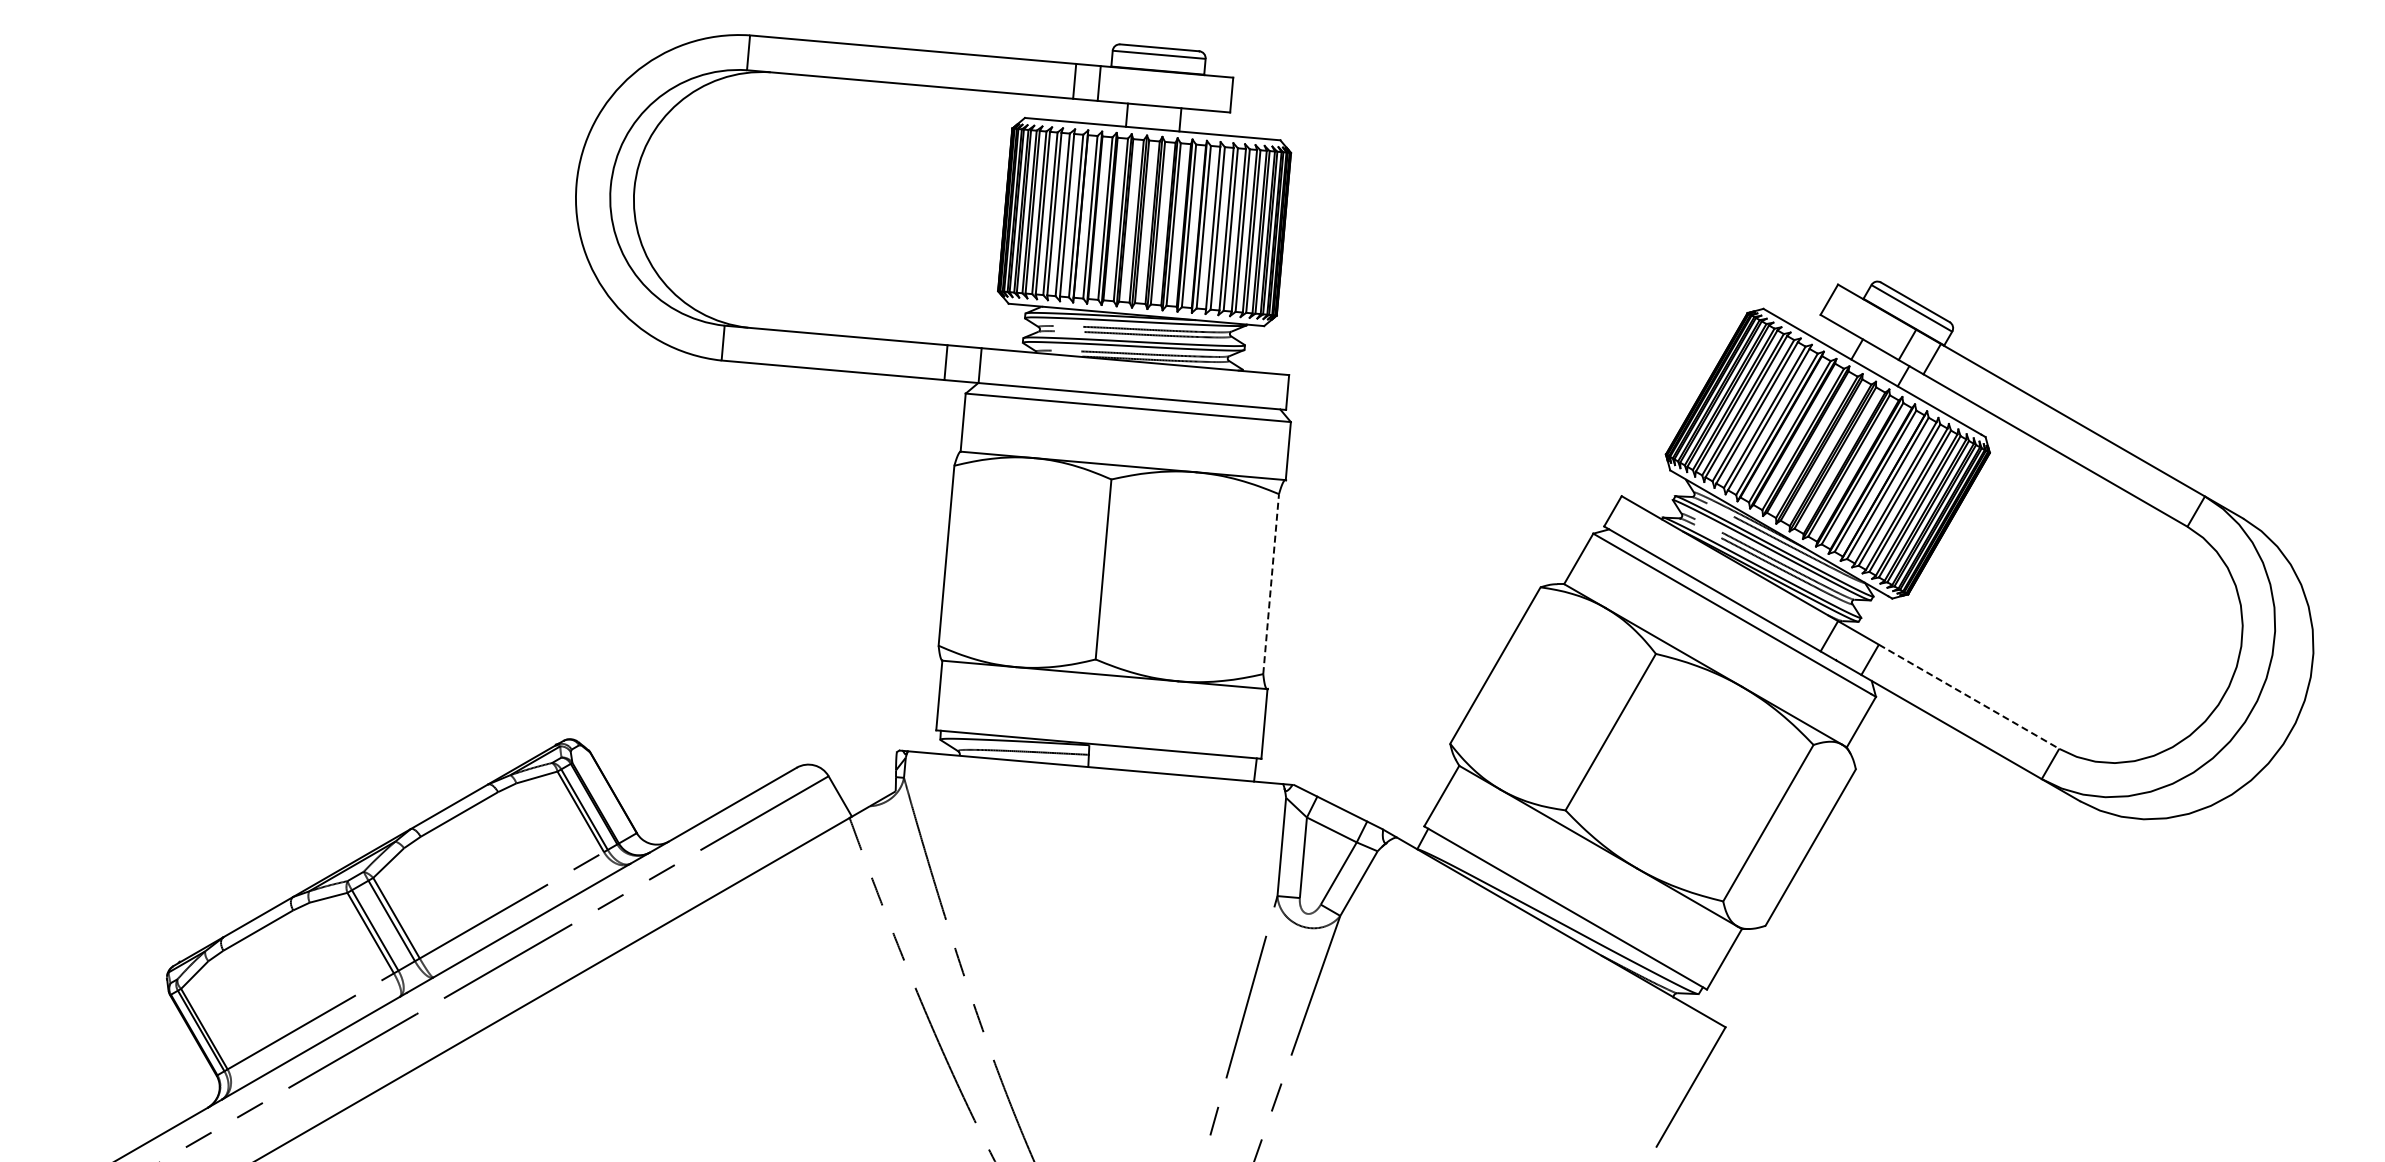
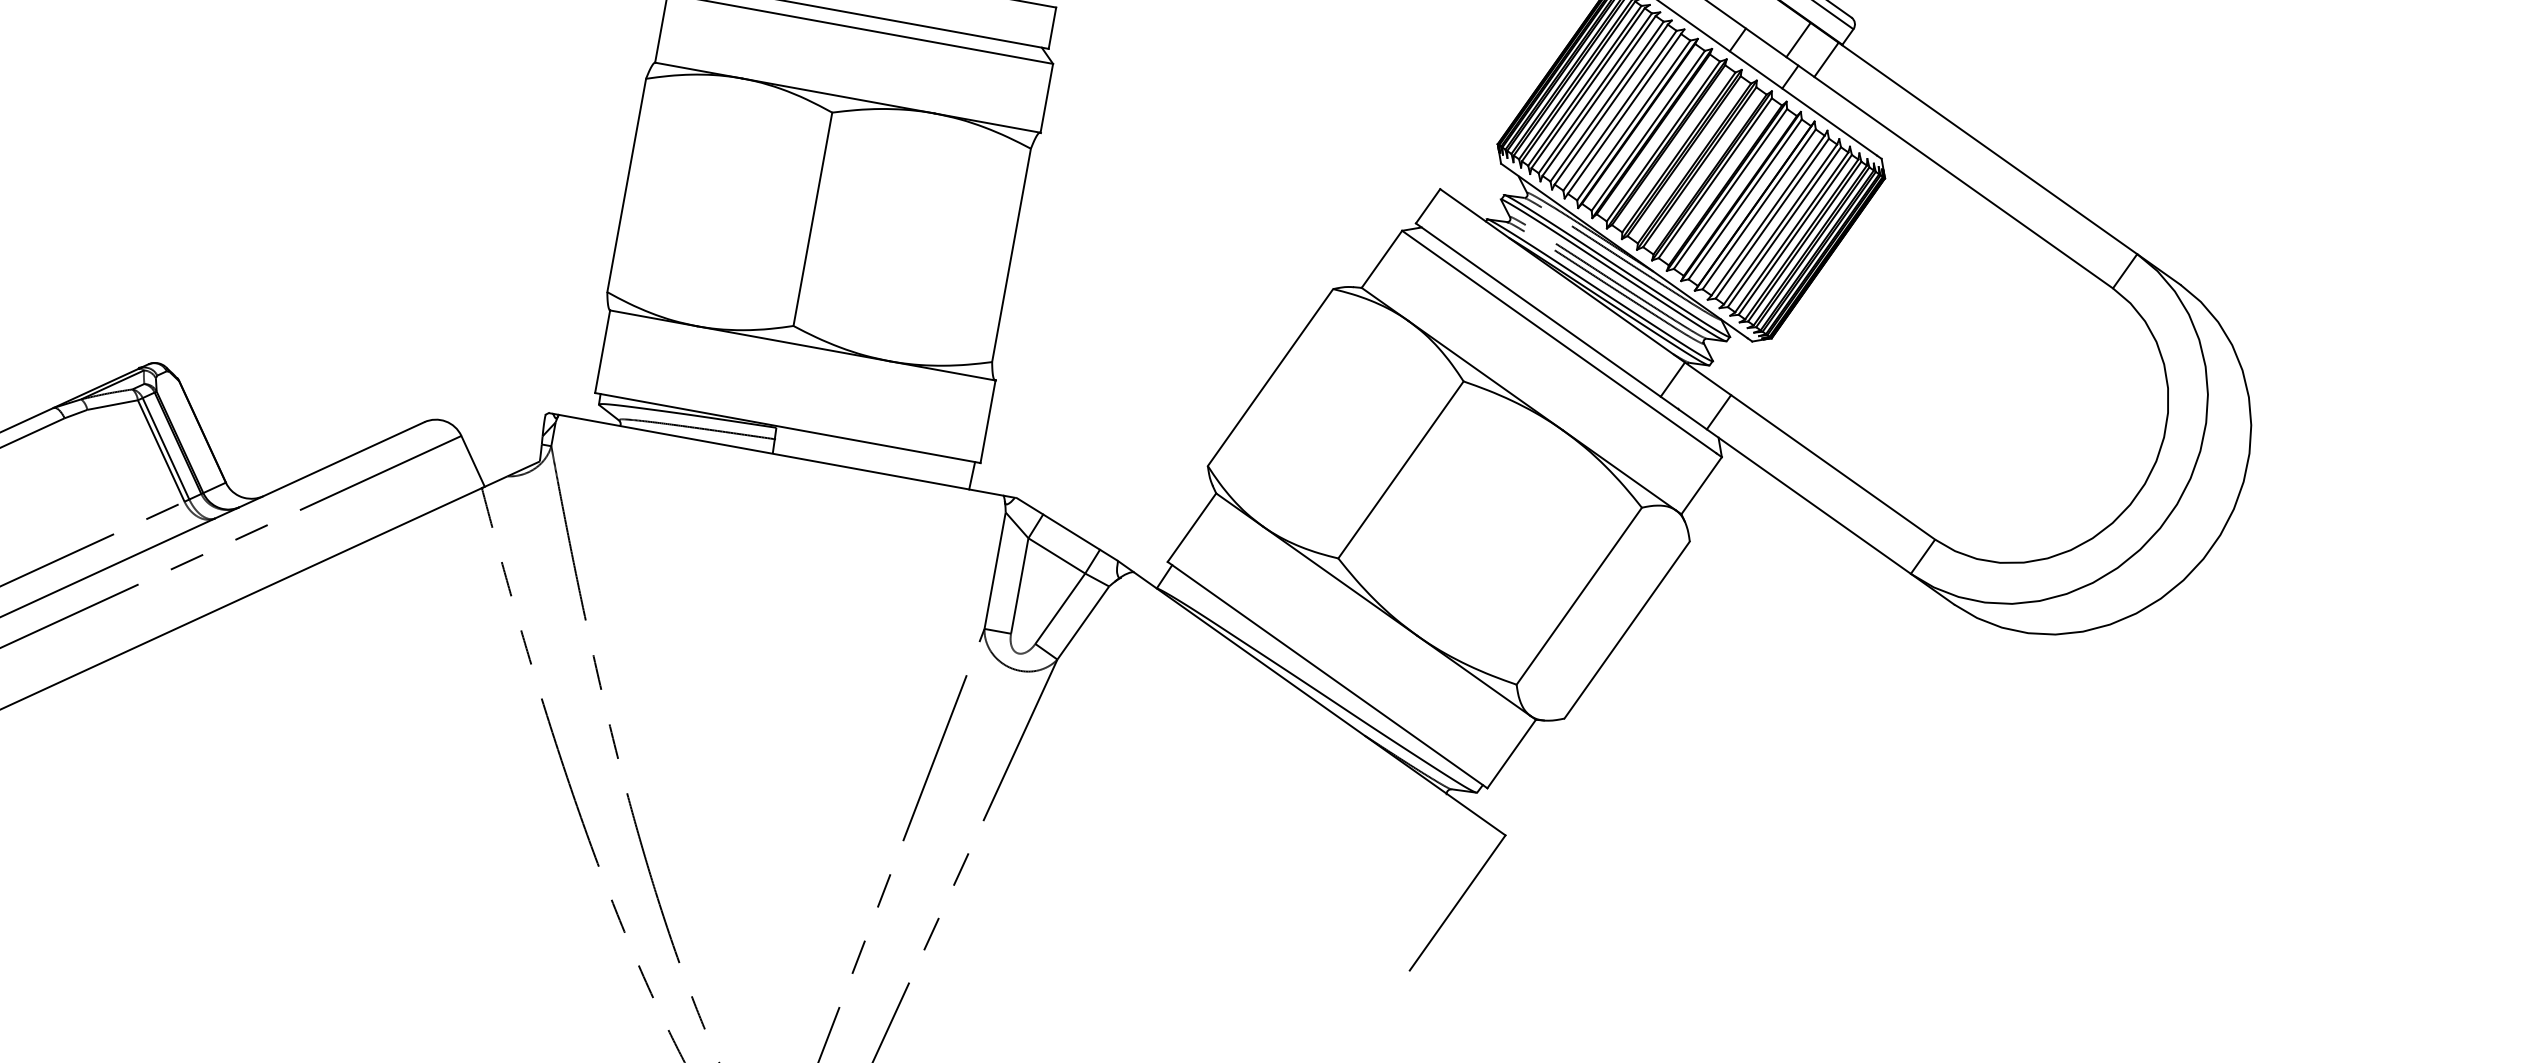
line: (1271, 583) -> (1012, 254), dashed -> solid
line: (1969, 697) -> (1833, 468), dashed -> solid

